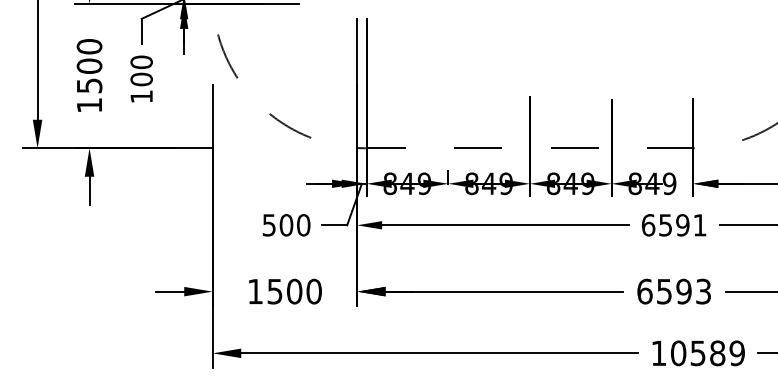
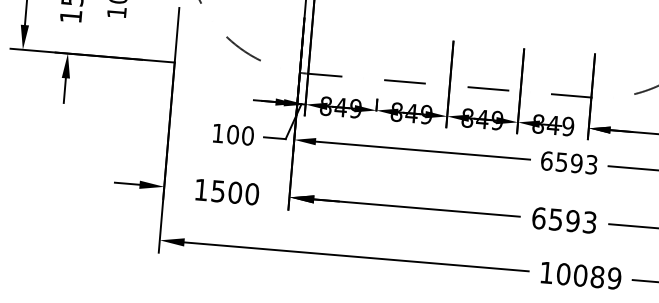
text: (268, 225) -> (217, 133), 500 -> 100
text: (699, 225) -> (591, 164), 6591 -> 6593
text: (697, 353) -> (580, 275), 10589 -> 10089

